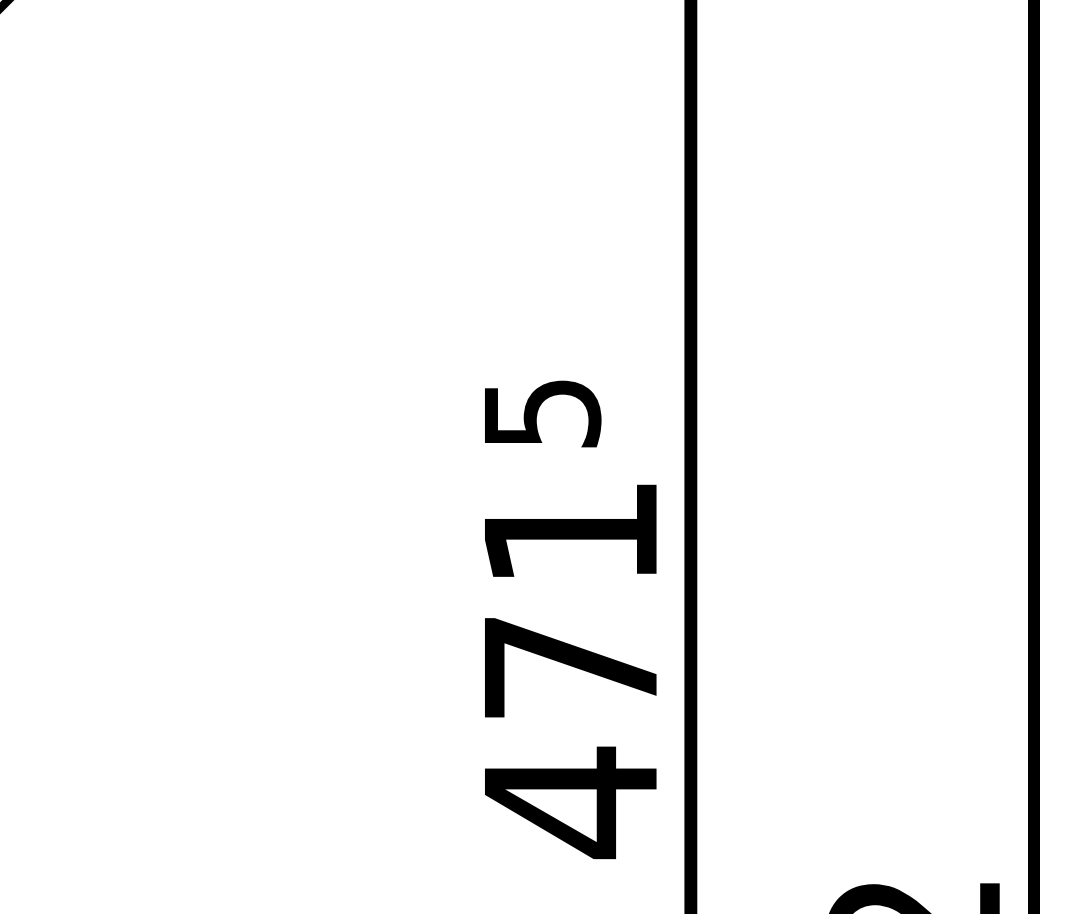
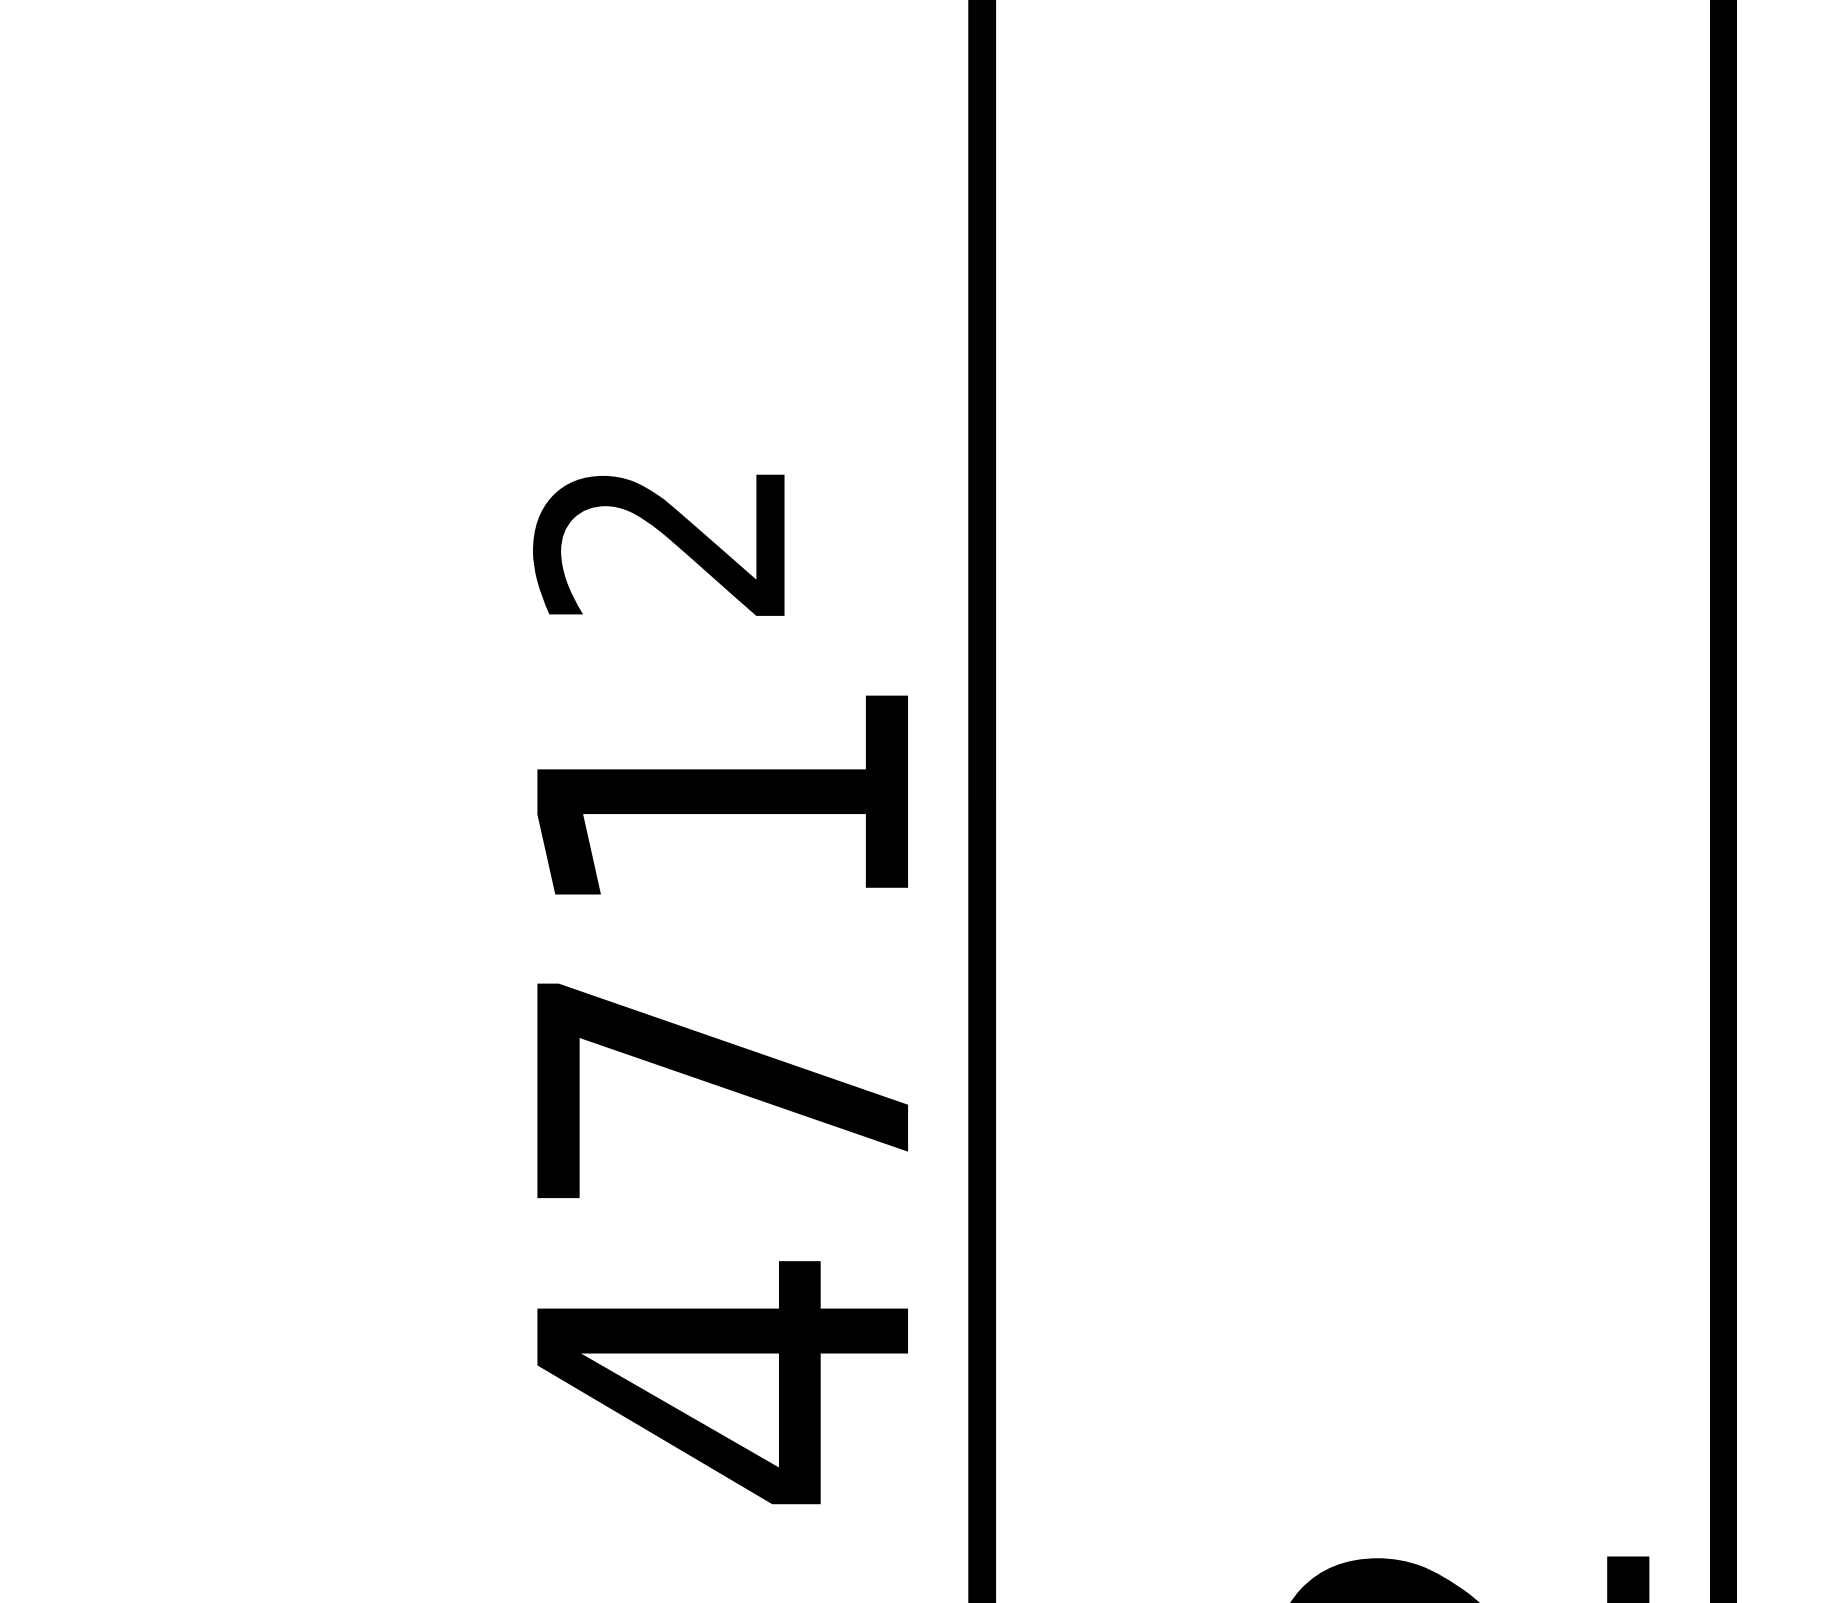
text: (541, 413) -> (659, 541), 5 -> 2

